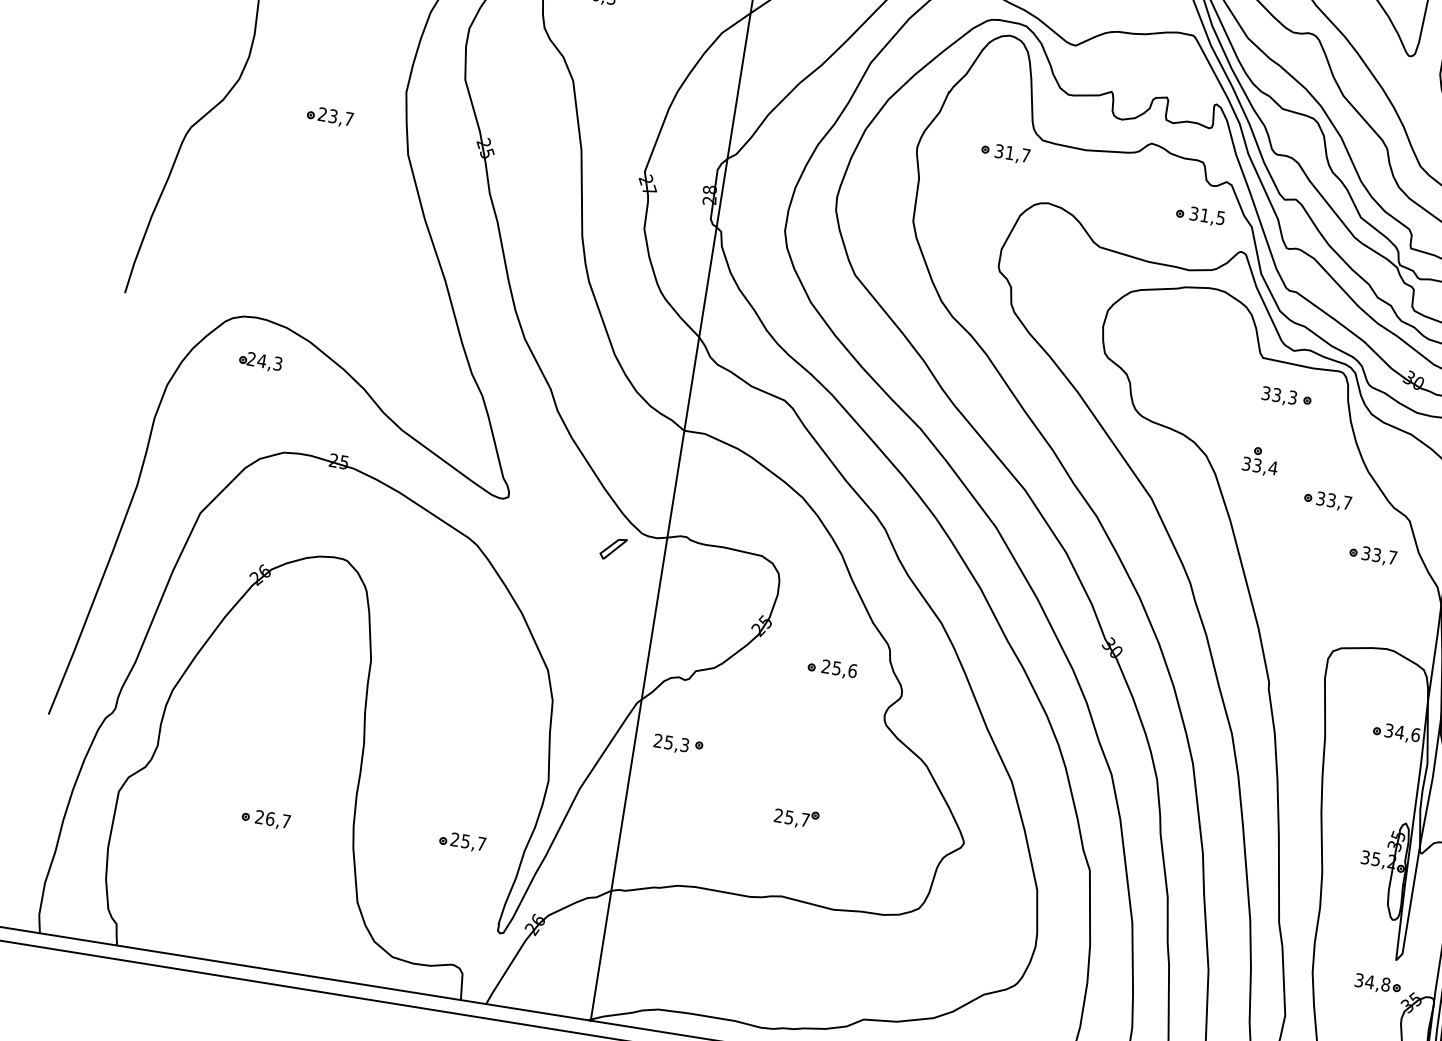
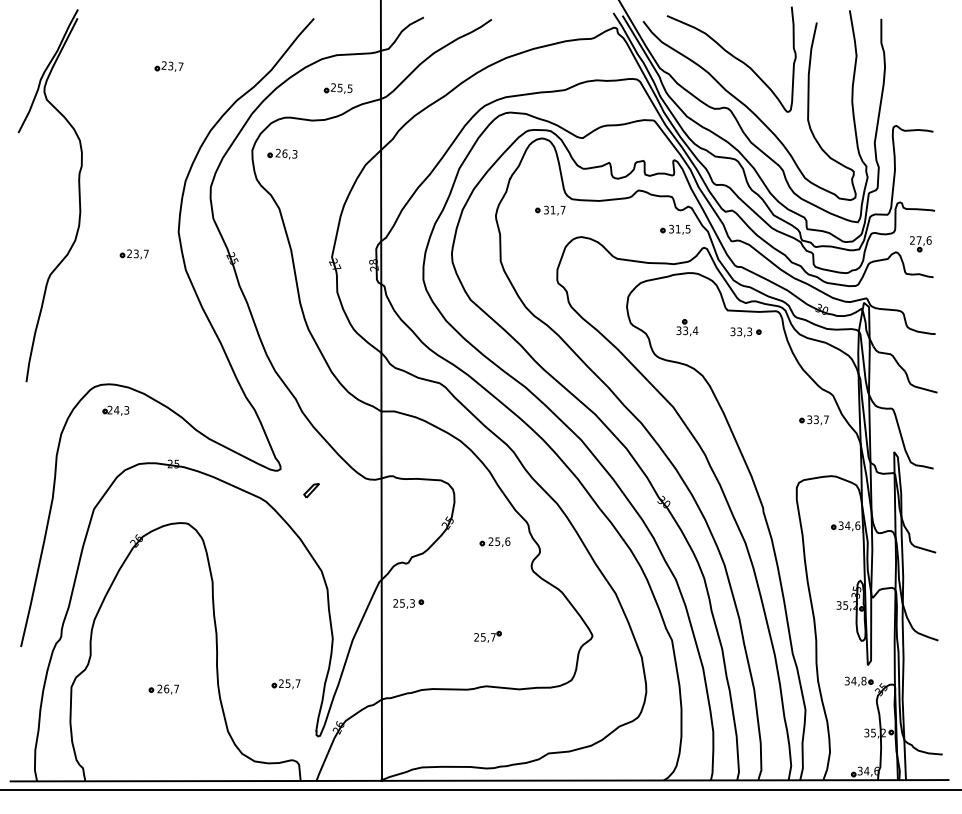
part: (1261, 460) -> (687, 327), moved
part: (1326, 500) -> (780, 391), removed
part: (613, 548) -> (311, 490), moved

